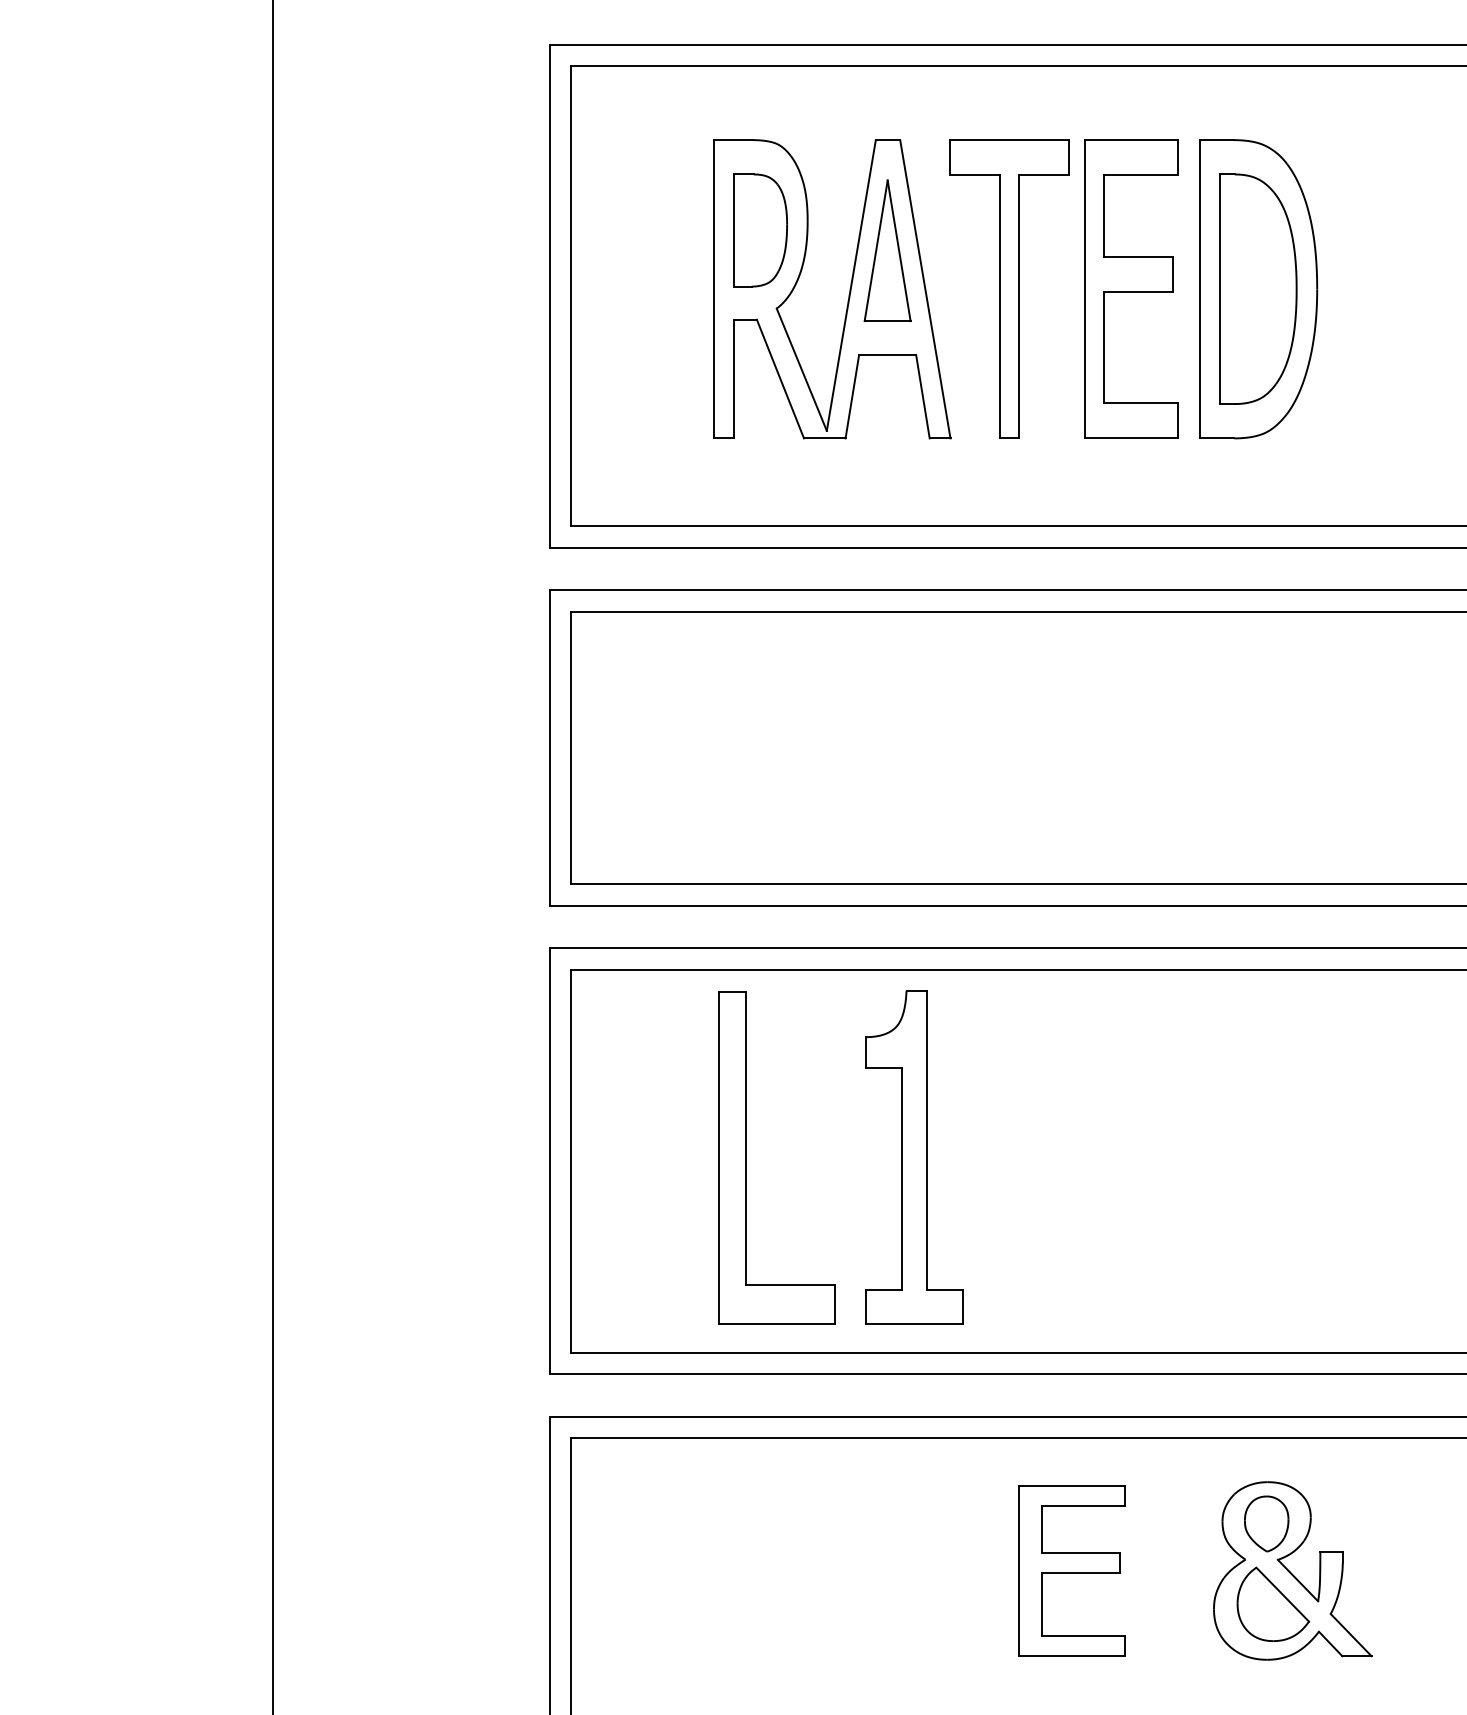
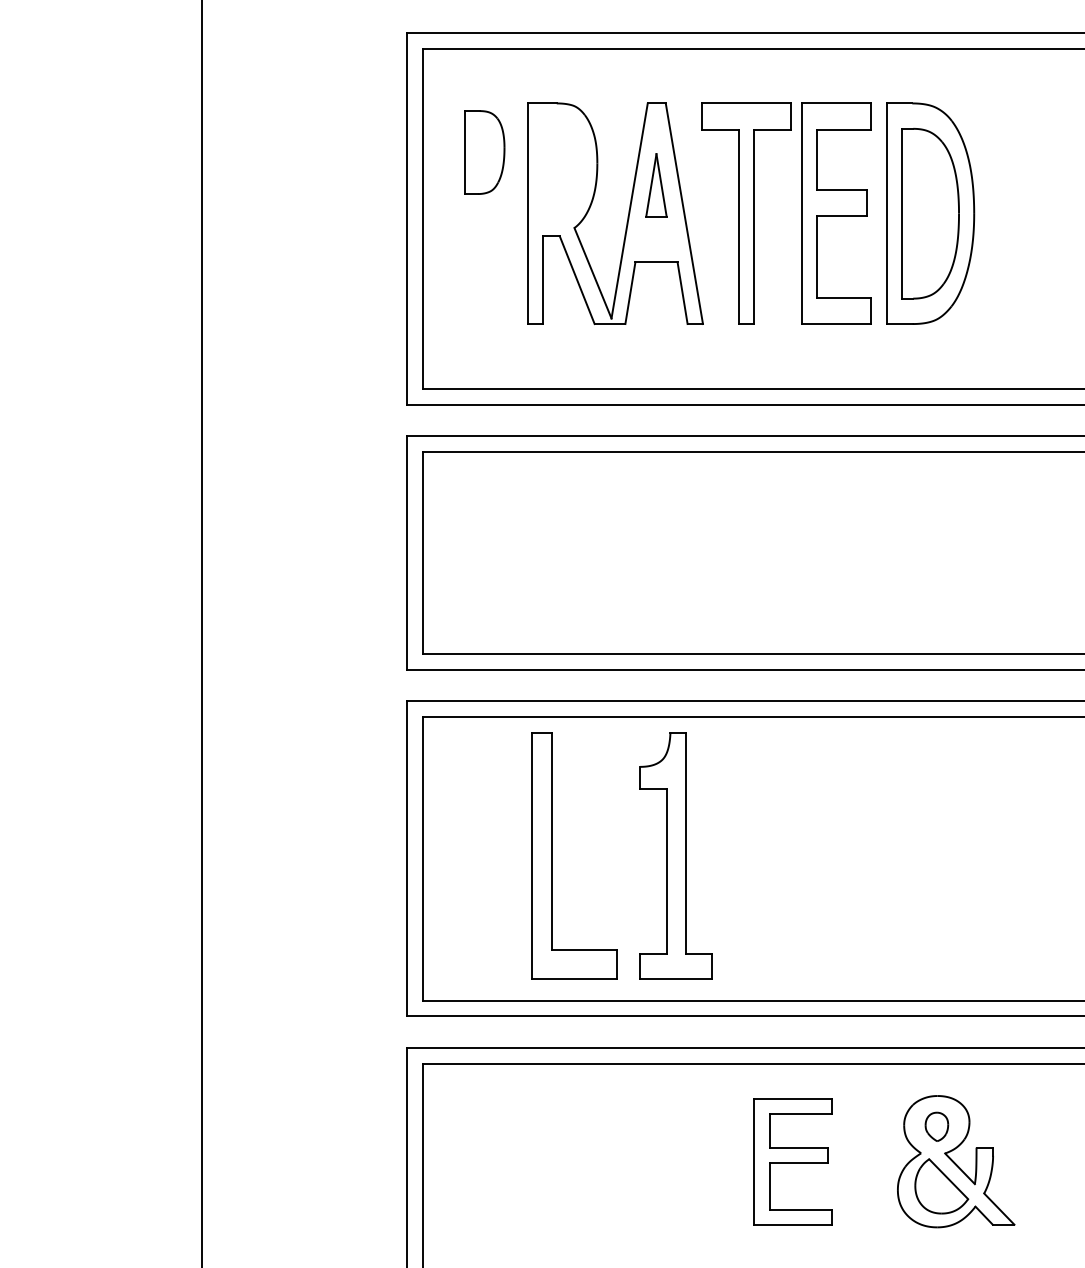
part: (760, 230) -> (484, 152), moved
part: (887, 250) -> (656, 185), size x0.6
part: (1266, 1523) -> (936, 1126), size x0.7

